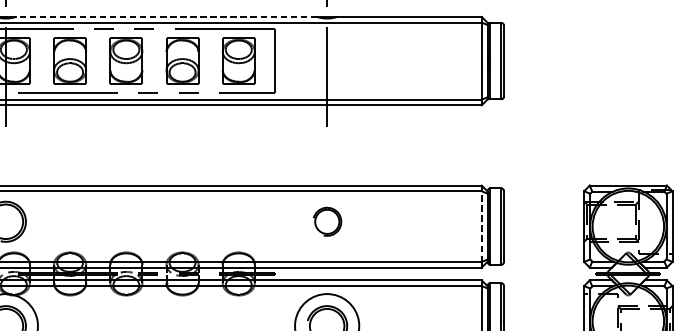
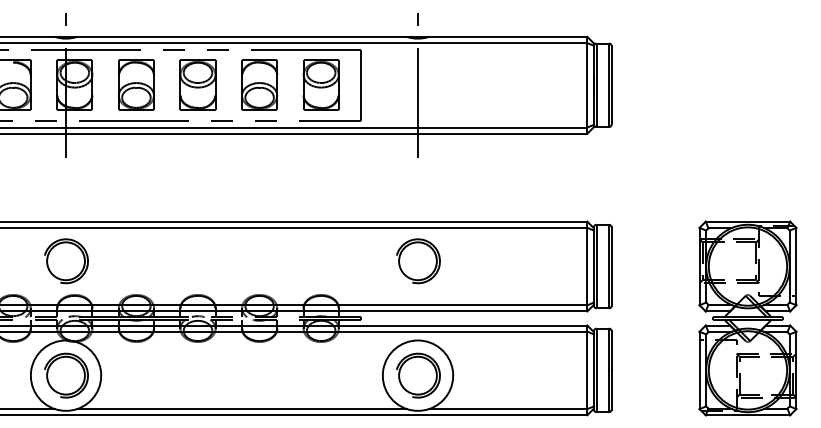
line: (166, 16) -> (242, 36), dashed -> solid
part: (327, 221) -> (418, 261), size x1.43
line: (481, 226) -> (587, 266), dashed -> solid

